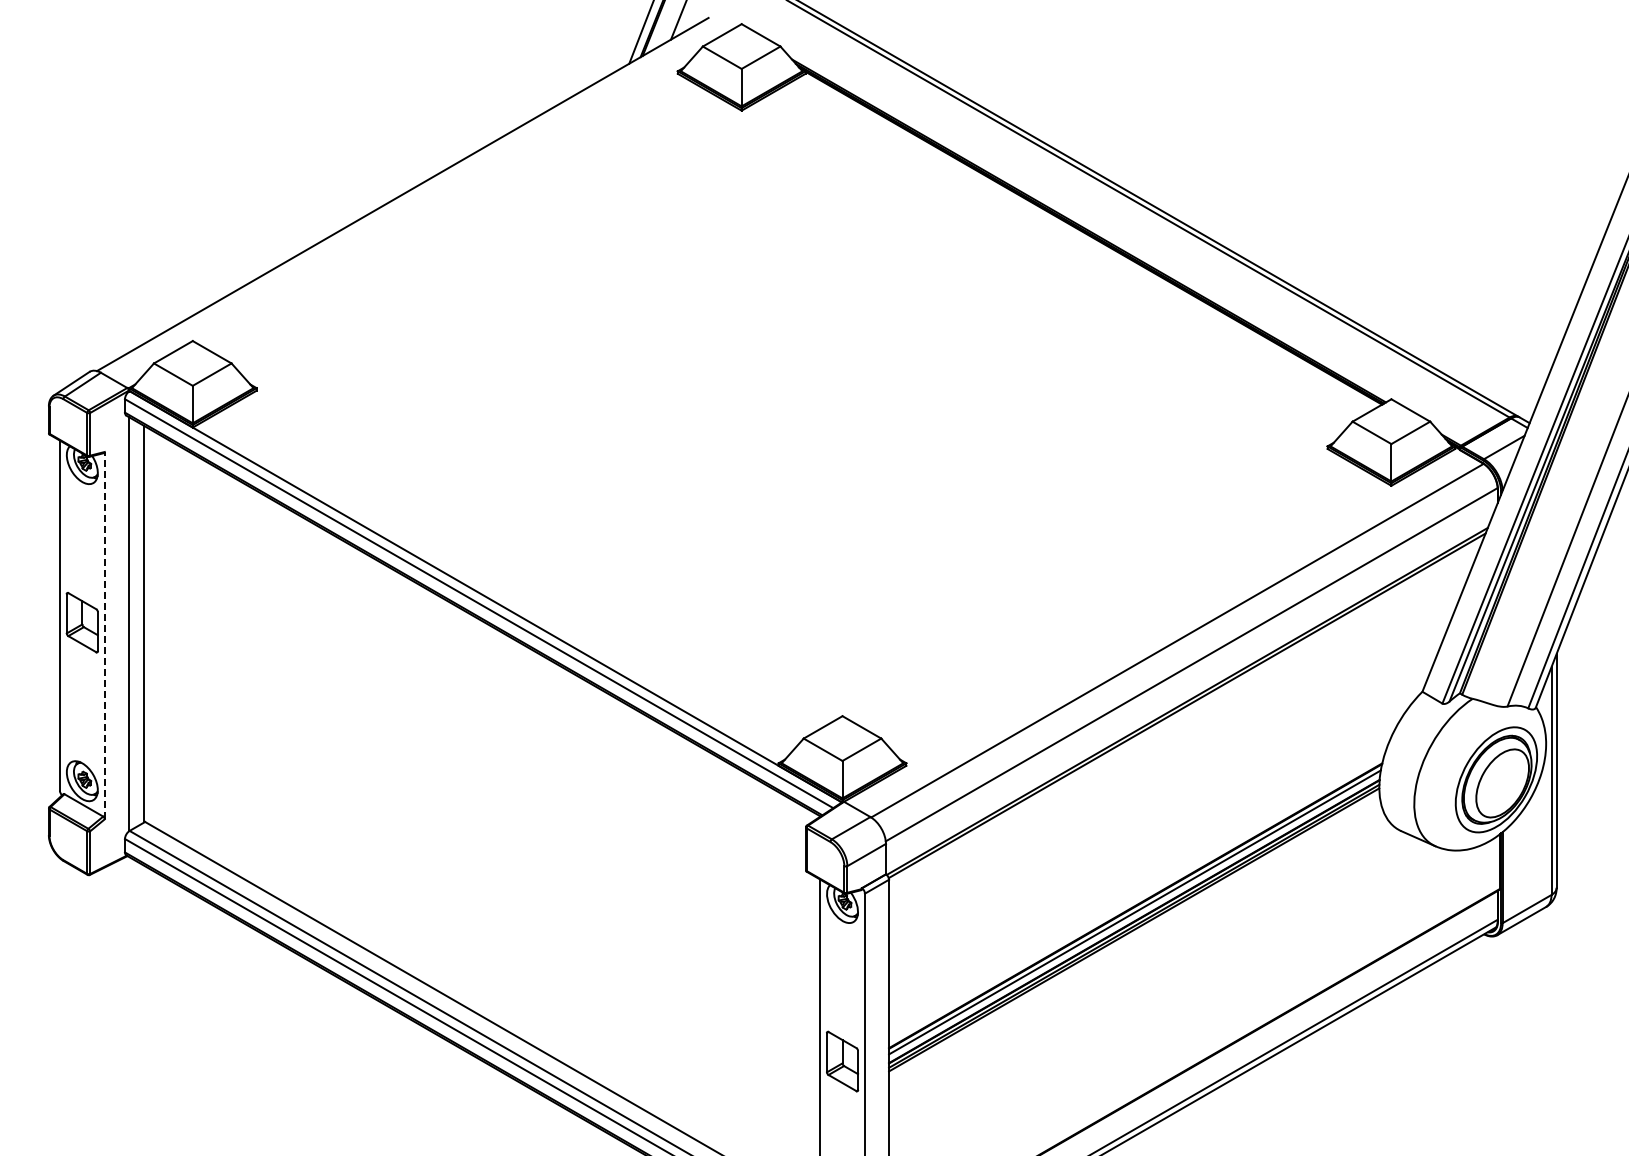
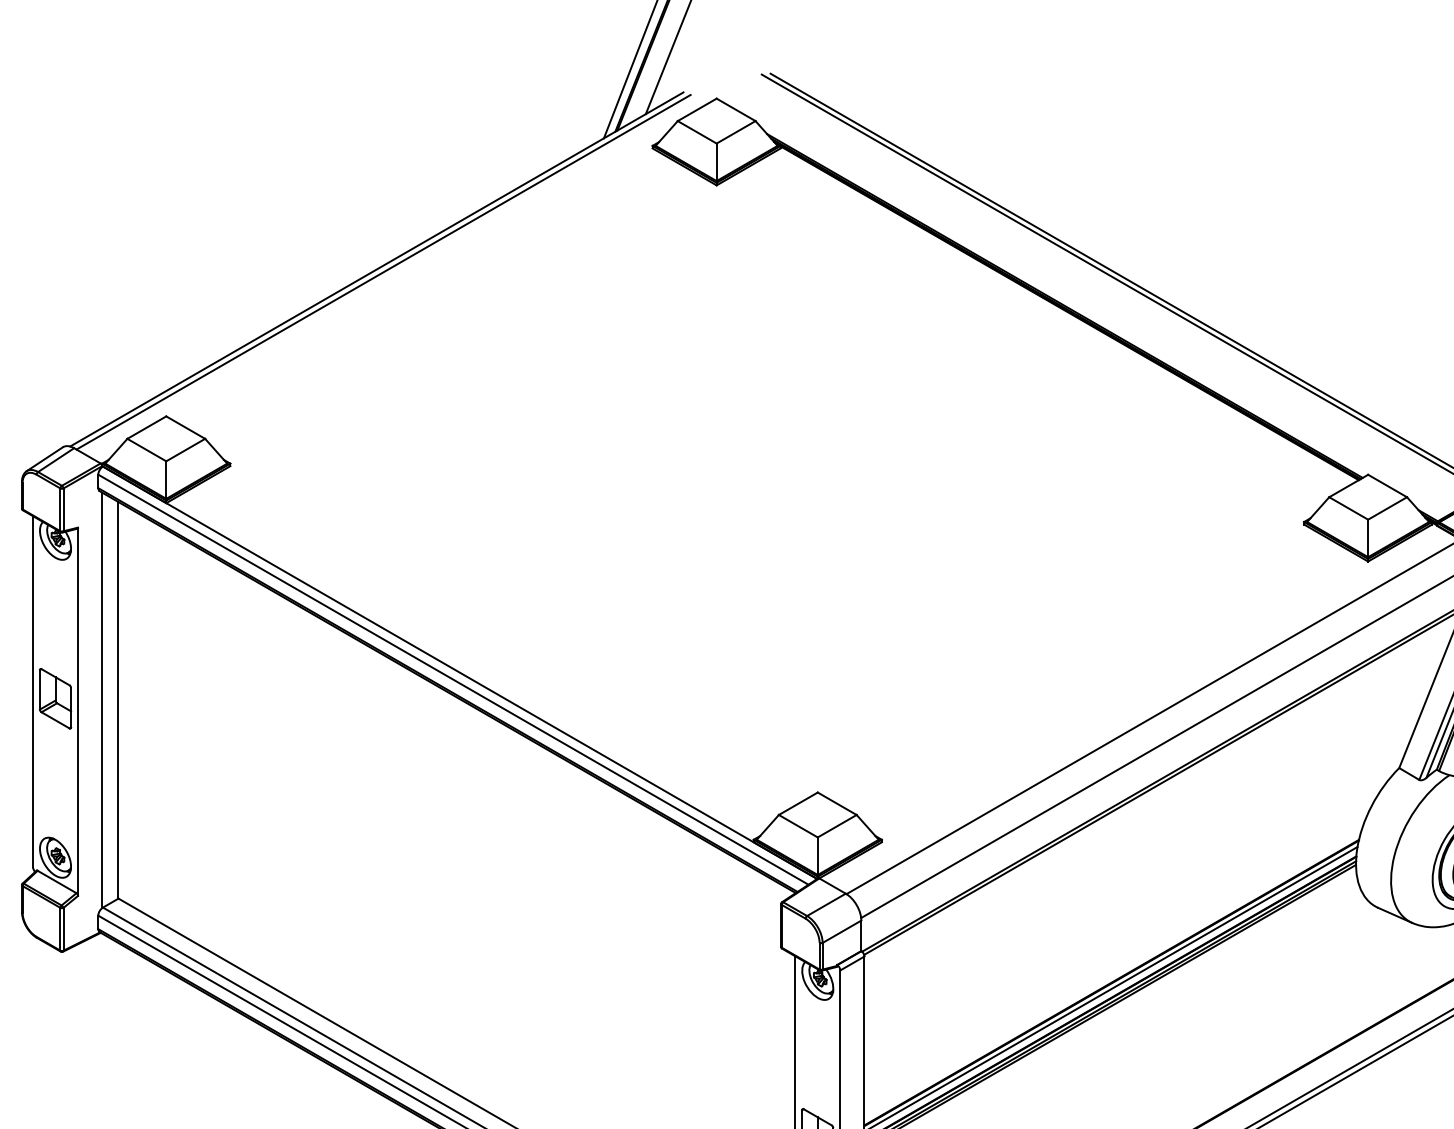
line: (409, 197) -> (383, 272), added
line: (104, 635) -> (77, 711), dashed -> solid

